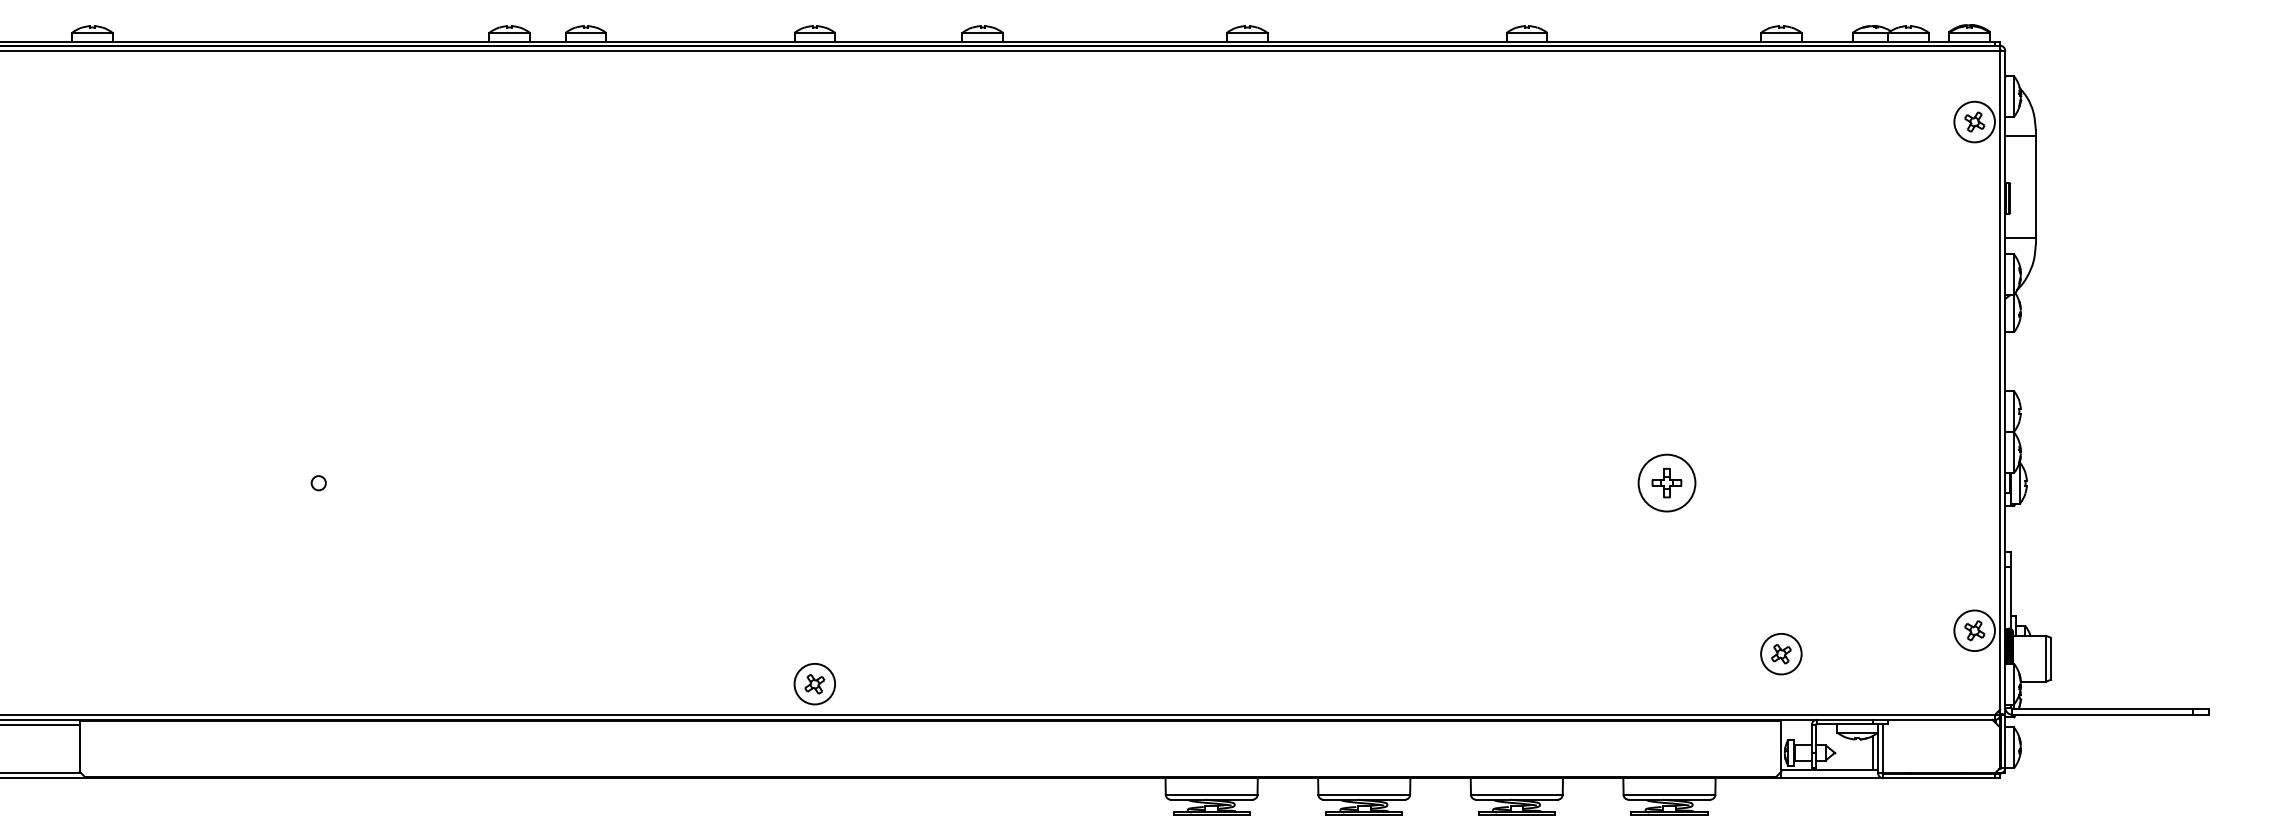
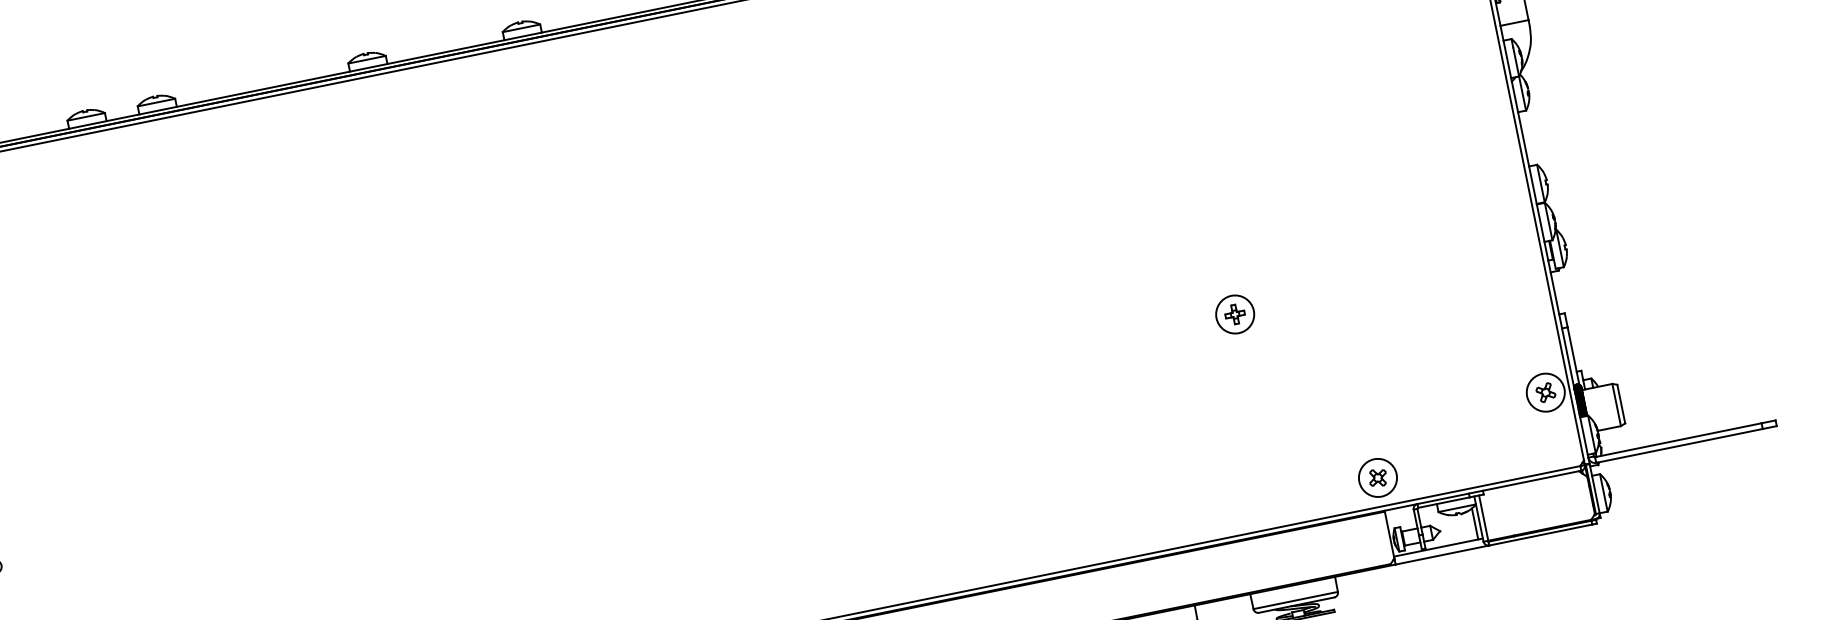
part: (1666, 483) -> (1234, 314), size x0.71
part: (1781, 654) -> (1378, 478), moved

